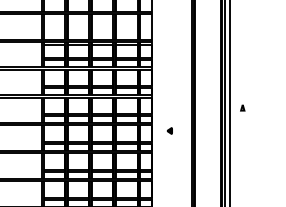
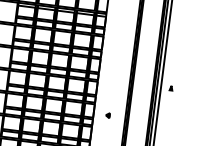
part: (242, 107) -> (171, 87), moved
part: (169, 130) -> (107, 115), moved

